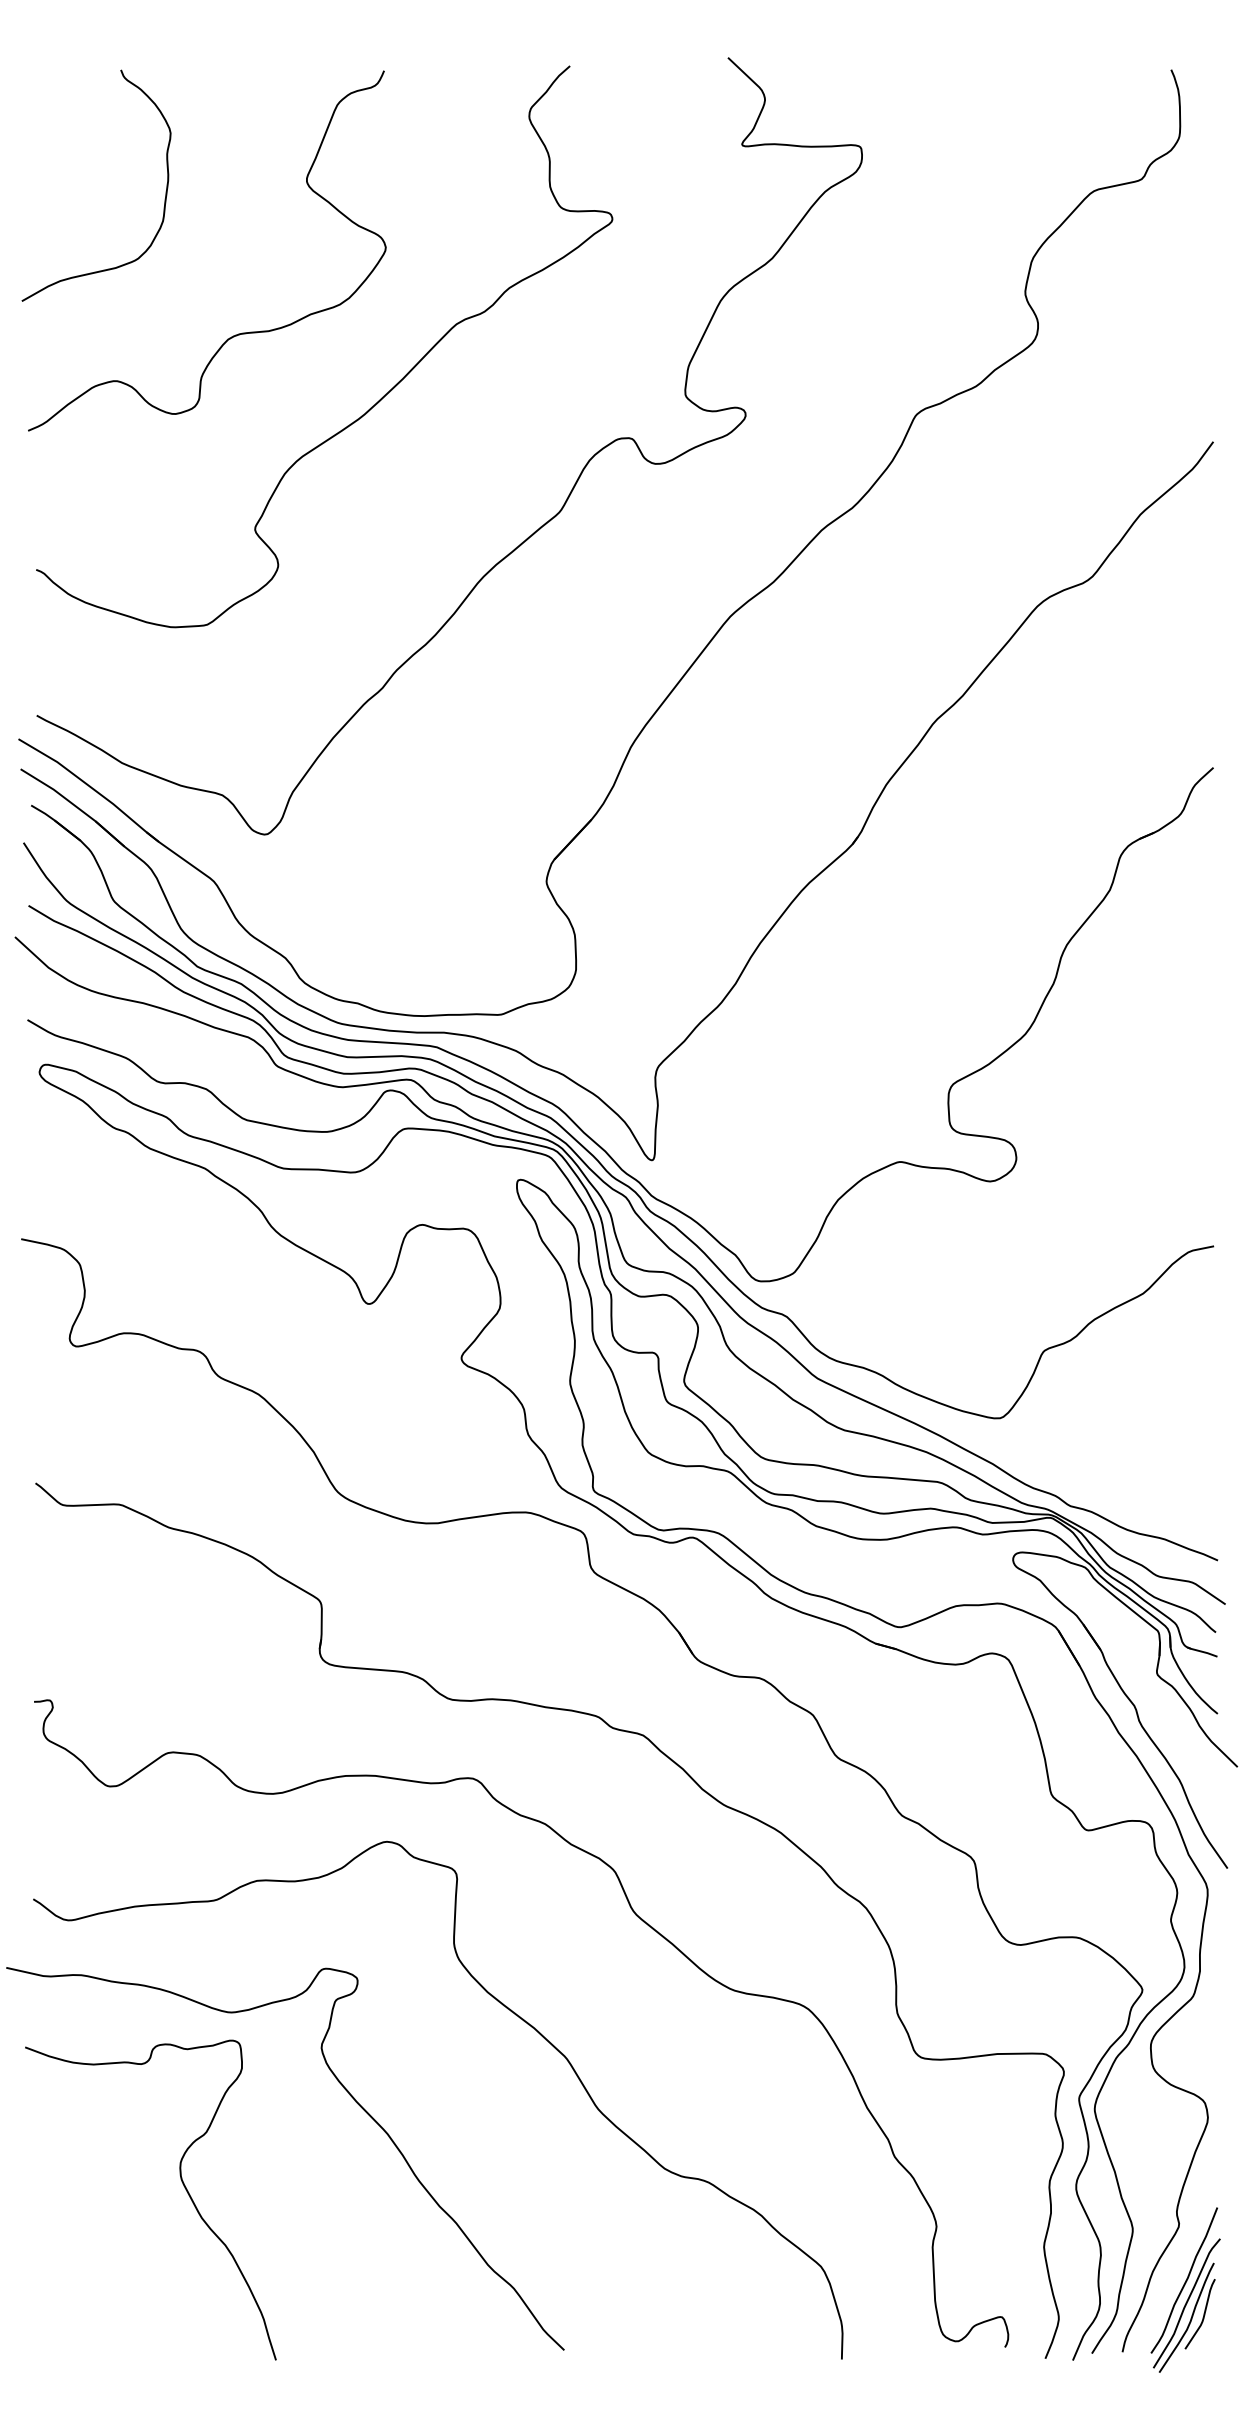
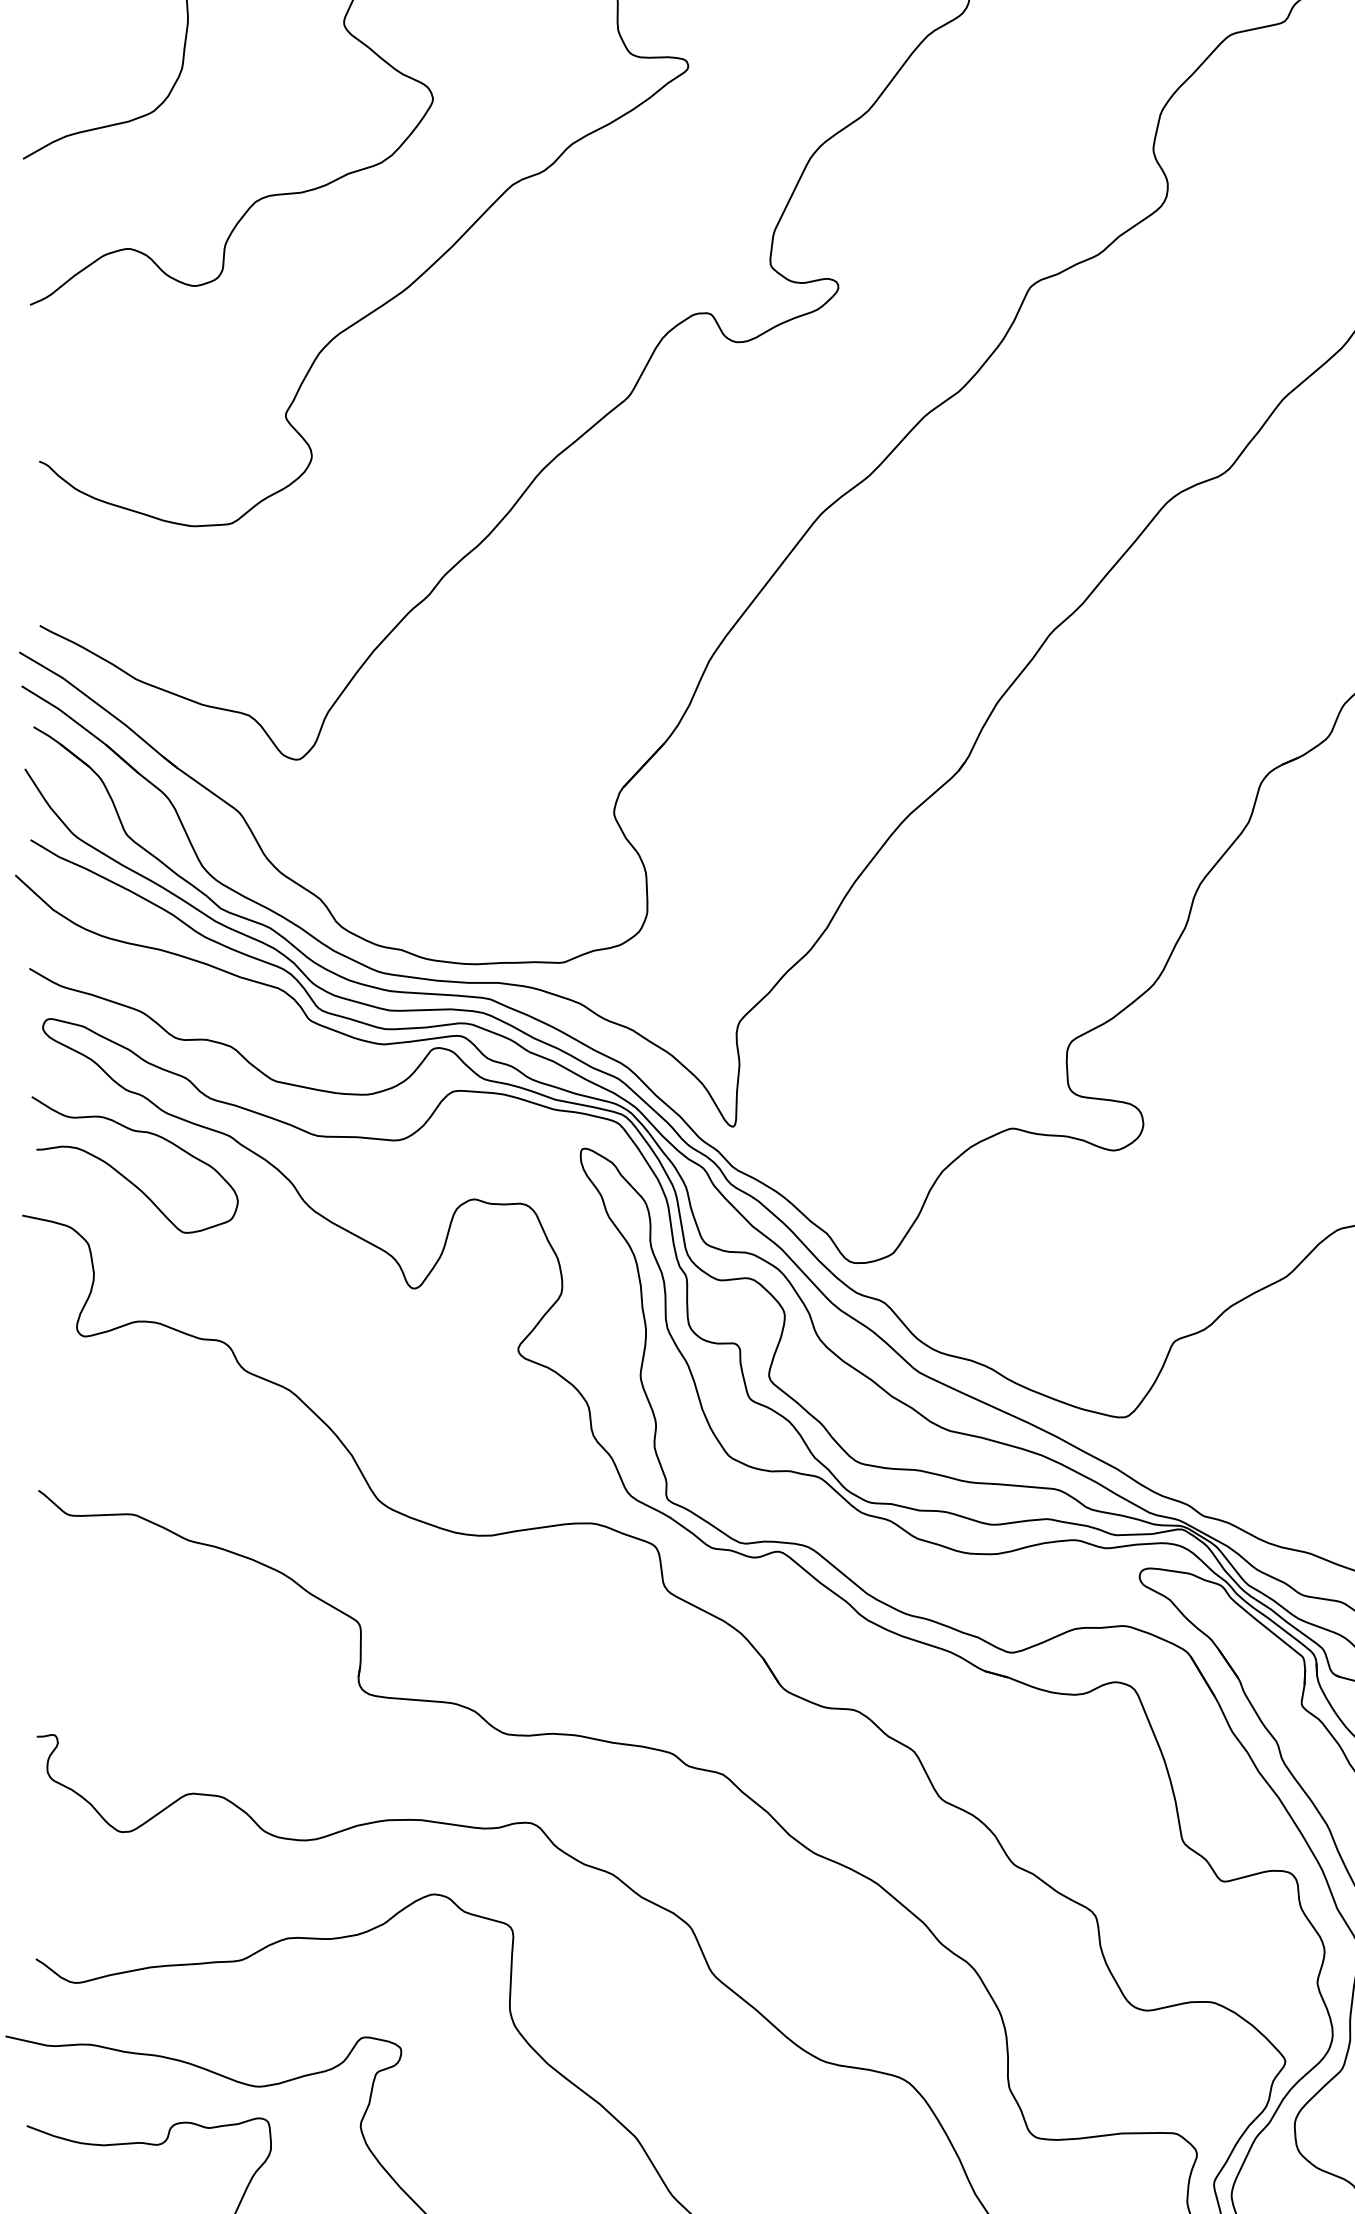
curve: (114, 1205) -> (127, 1177), added

